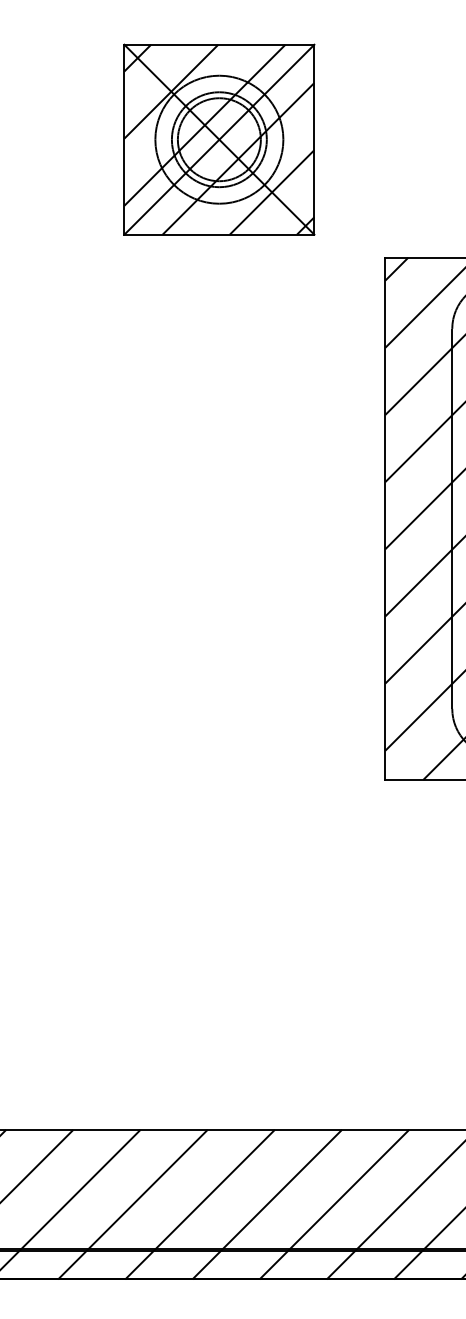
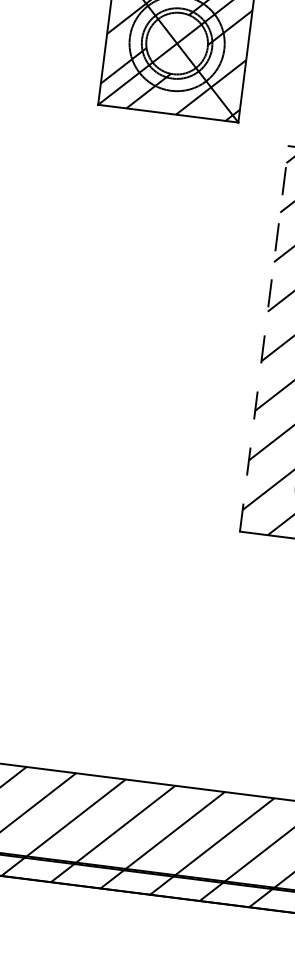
hatch: (219, 140) -> (177, 44), removed
line: (385, 518) -> (264, 338), solid -> dashed

